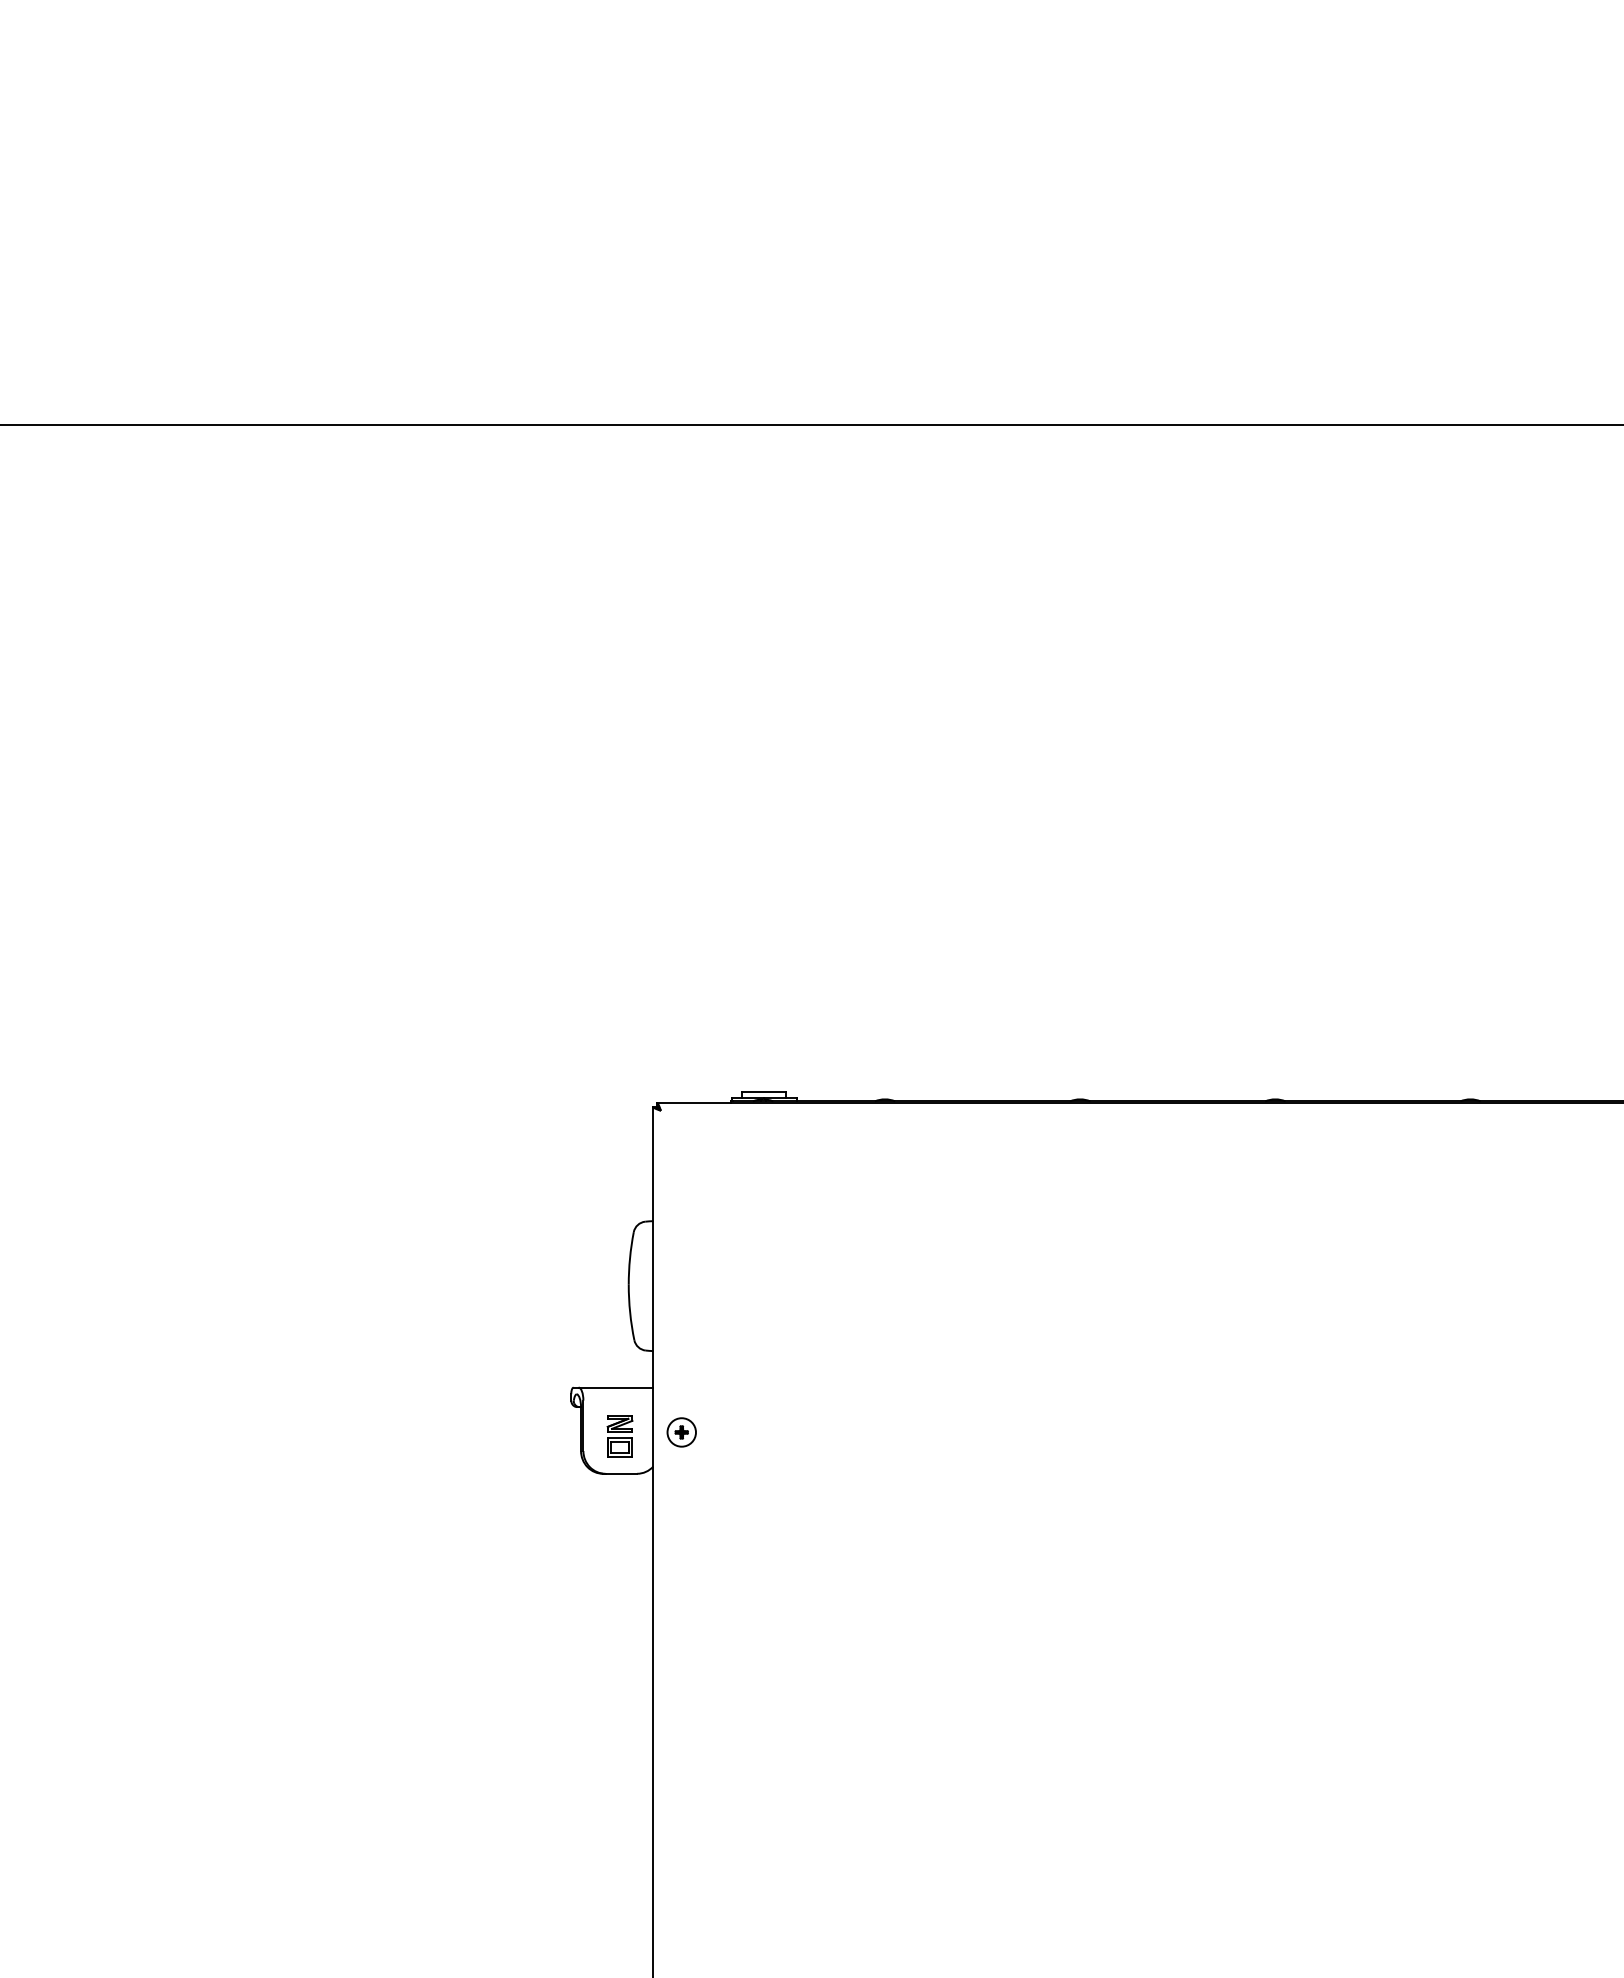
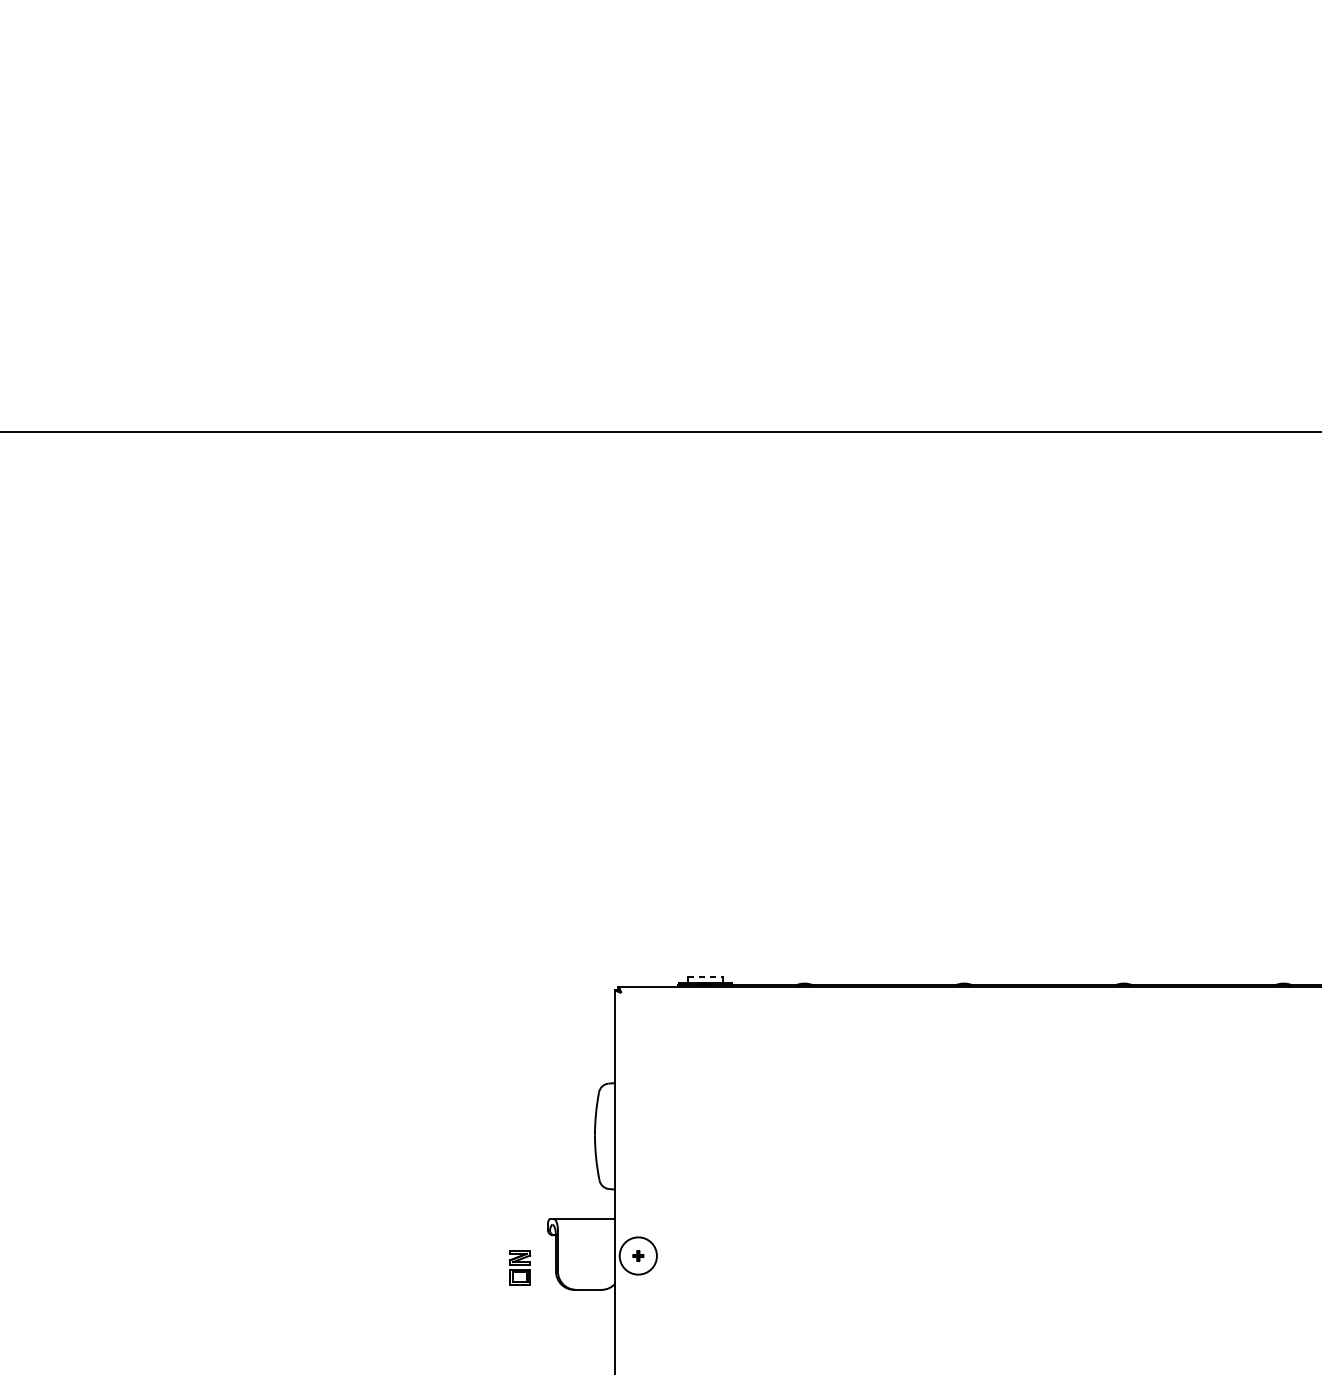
line: (764, 1091) -> (706, 977), solid -> dashed
circle: (681, 1432) -> (638, 1256), size x1.6
part: (619, 1436) -> (519, 1268), moved

